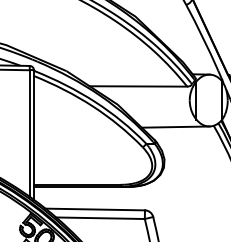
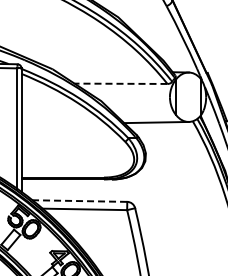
line: (137, 86) -> (120, 83), solid -> dashed
line: (94, 209) -> (79, 201), solid -> dashed

